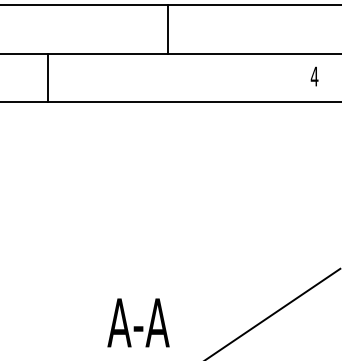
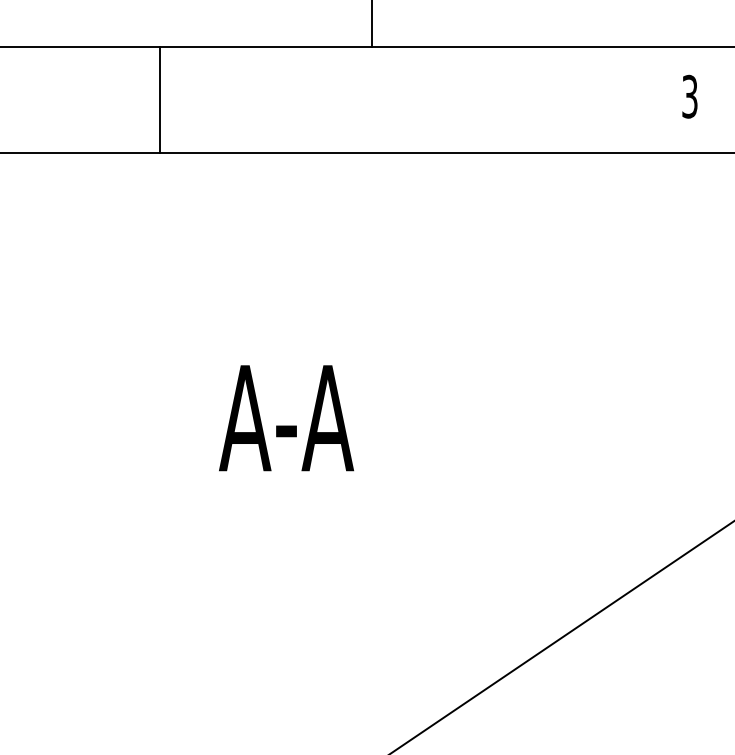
text: (314, 76) -> (689, 96), 4 -> 3
line: (48, 77) -> (160, 98), moved
text: (138, 322) -> (286, 417), moved

